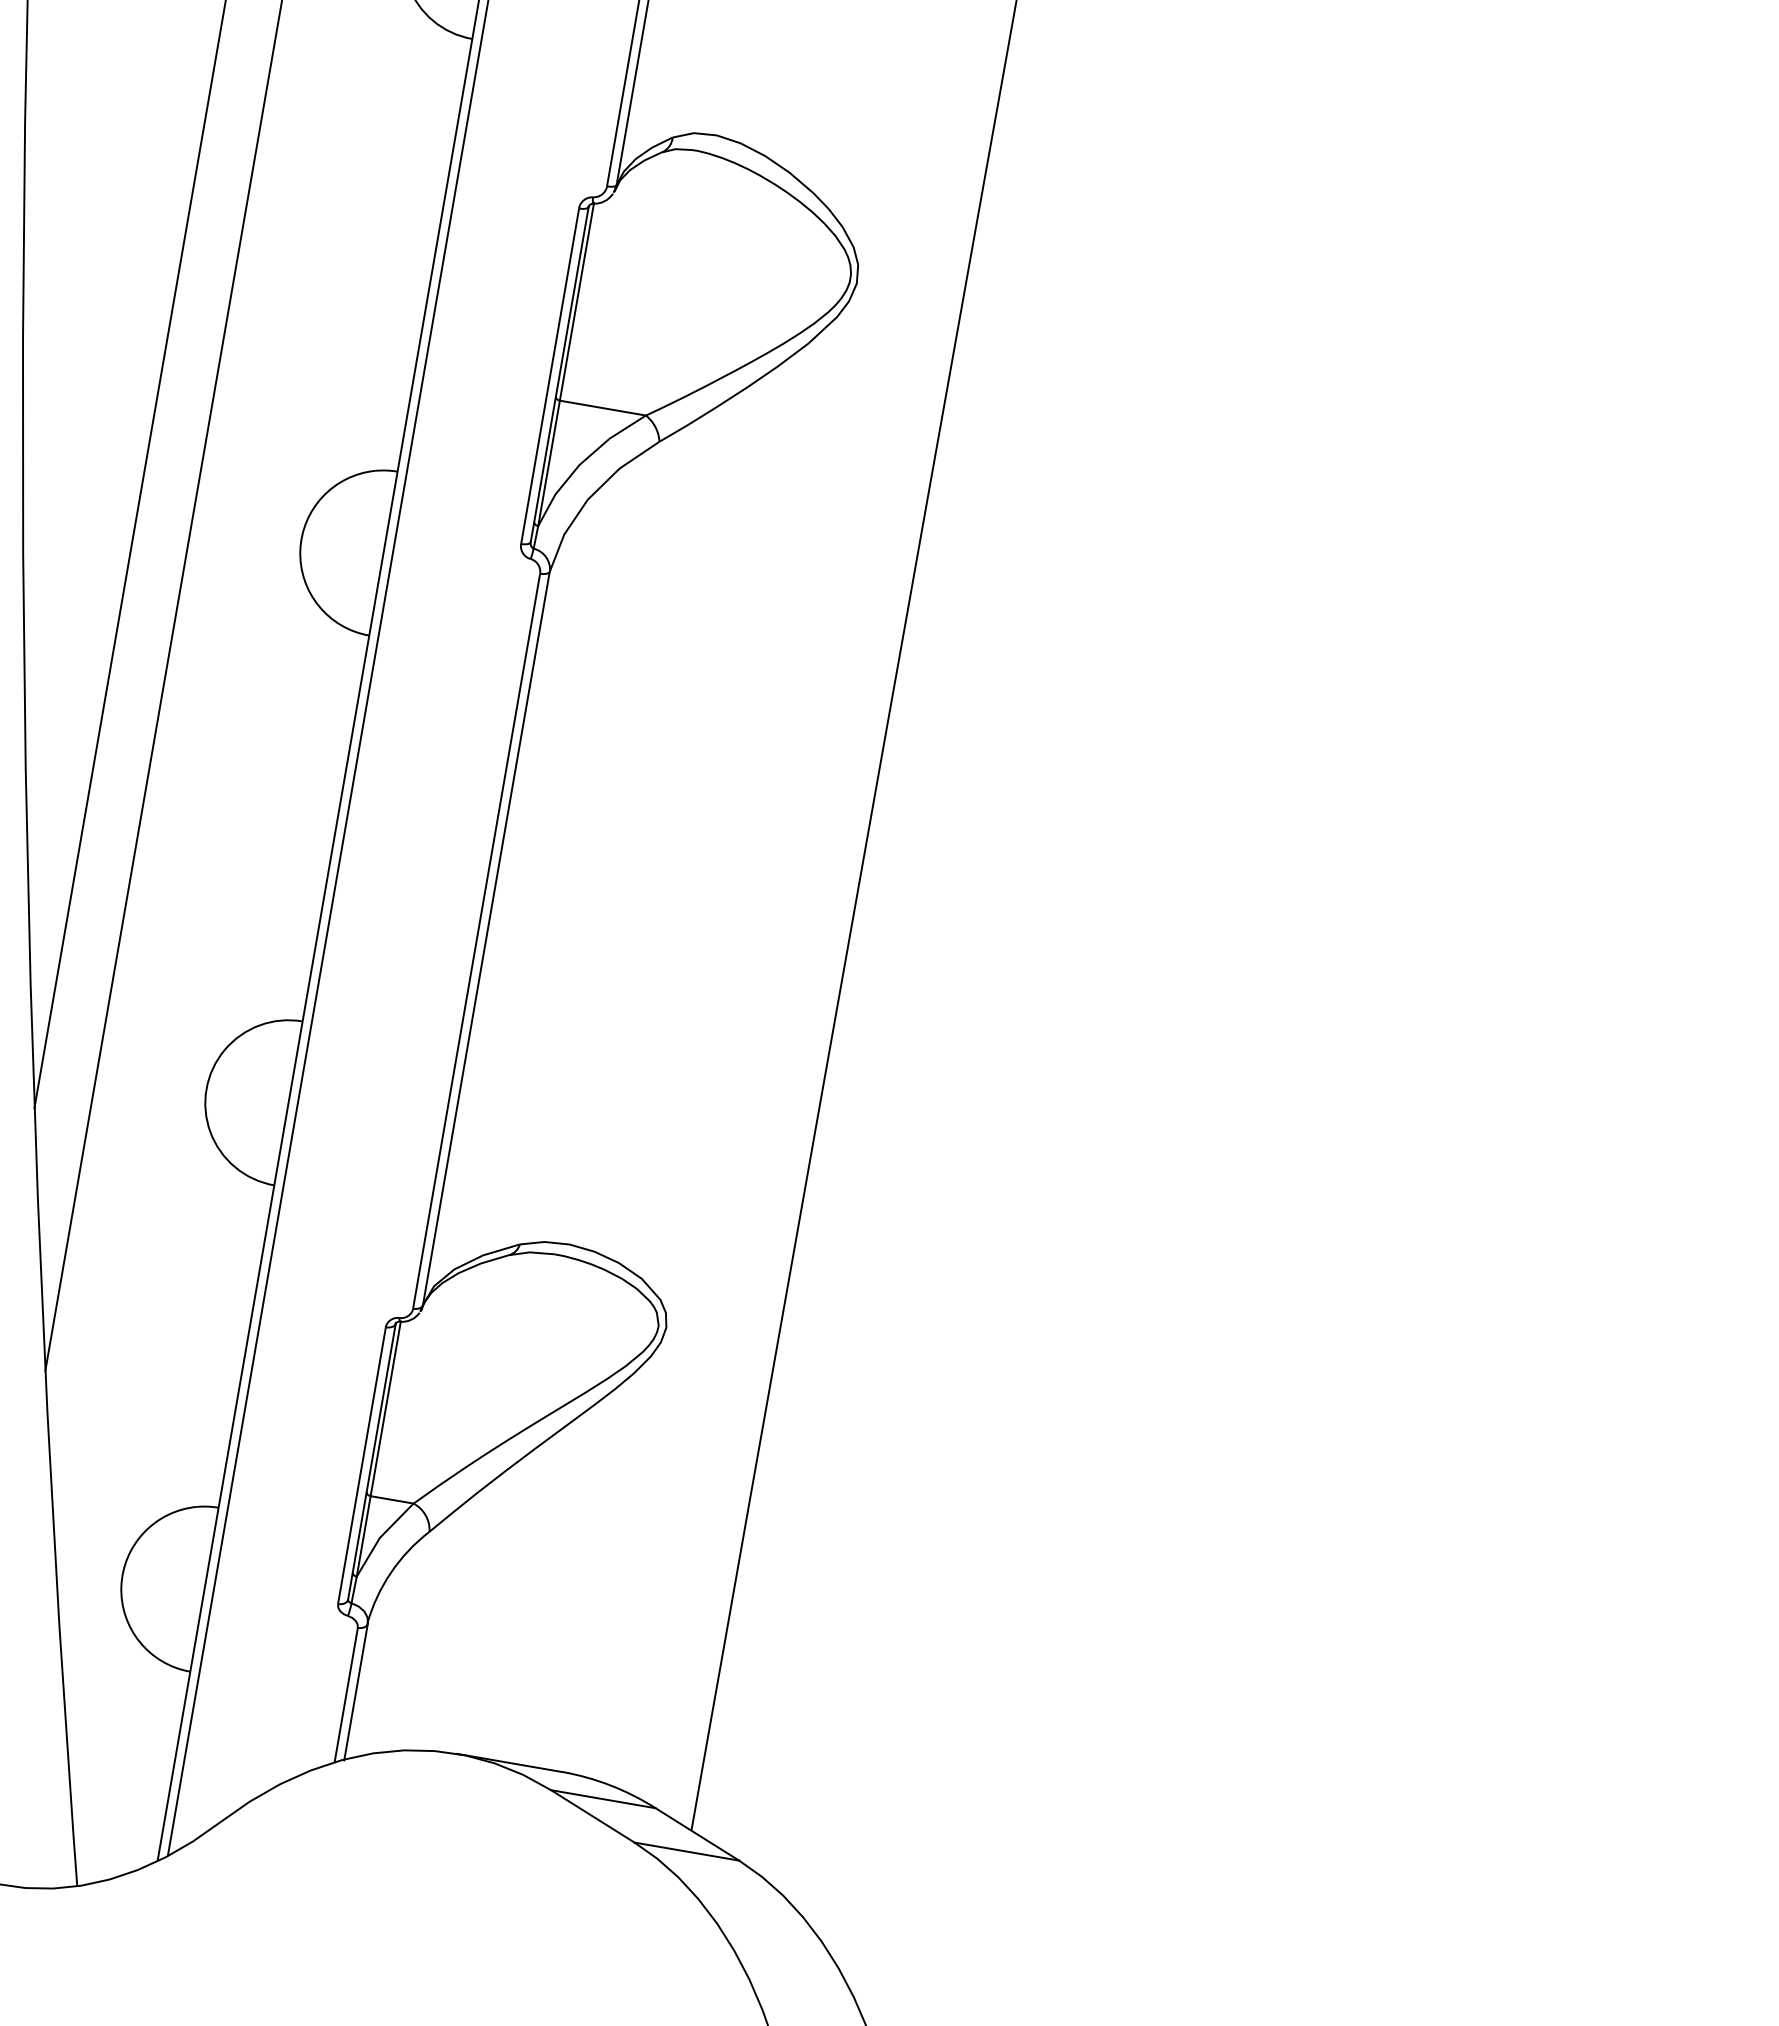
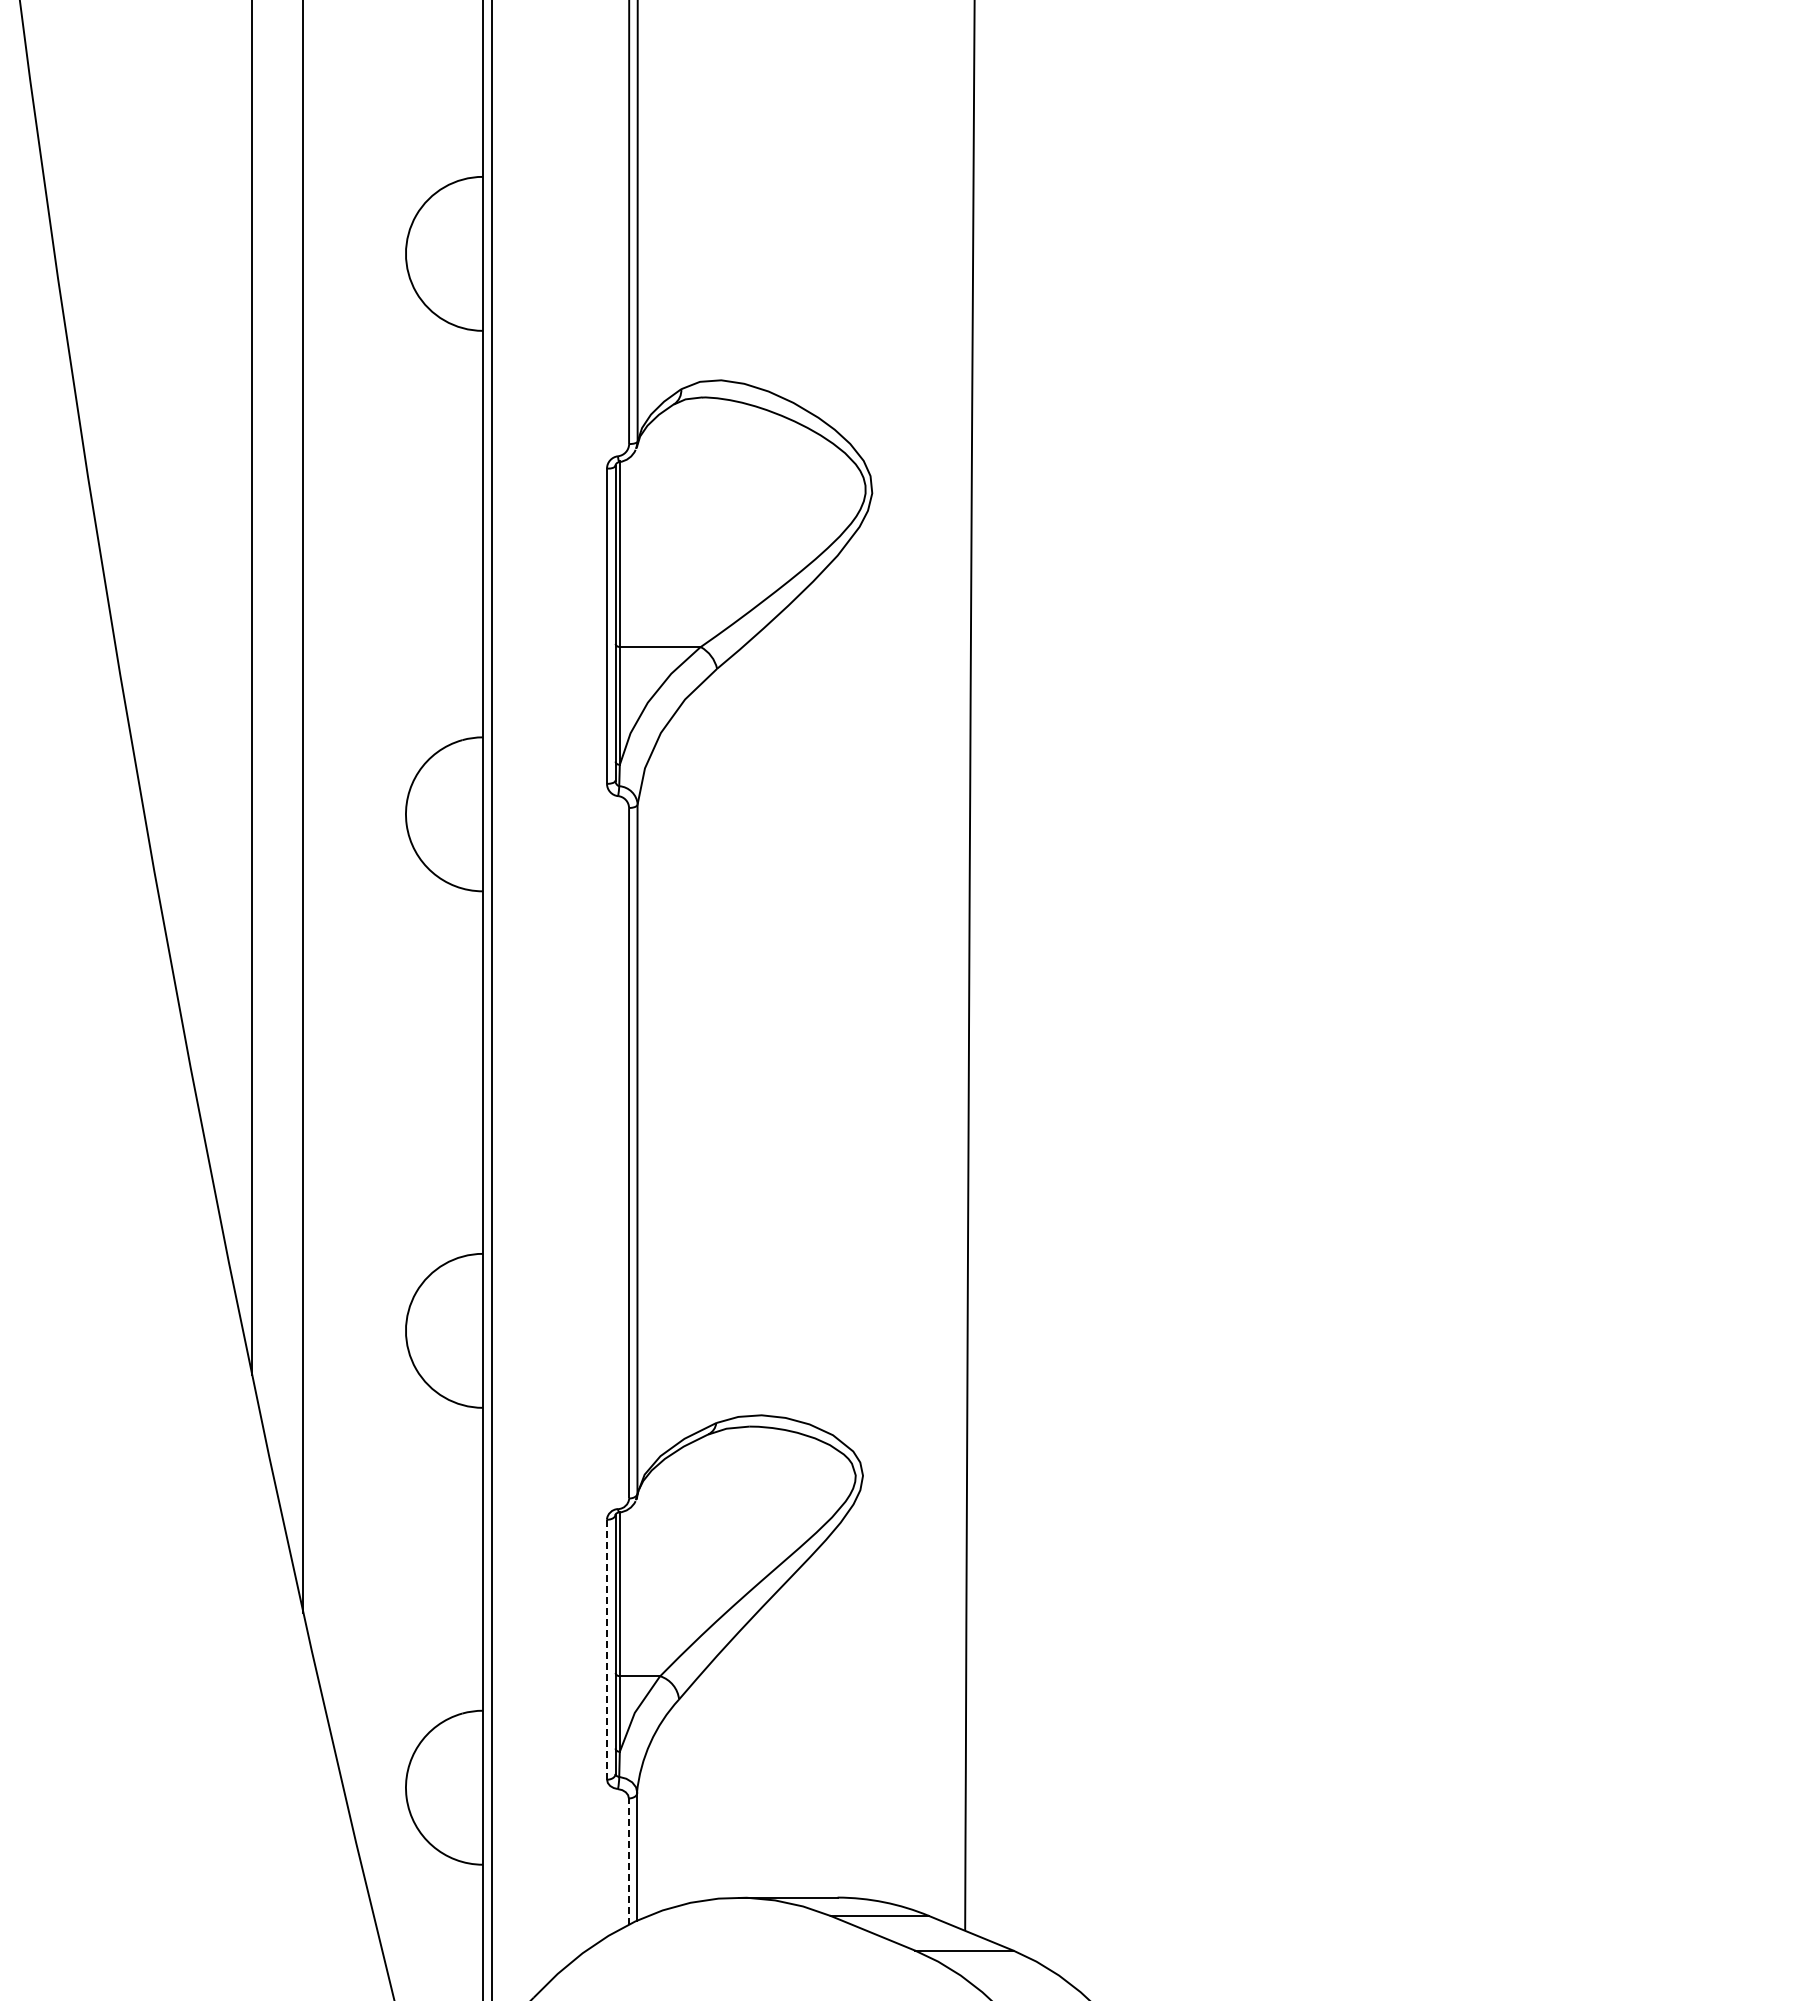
line: (362, 1466) -> (607, 1650), solid -> dashed
line: (345, 1695) -> (628, 1861), solid -> dashed

